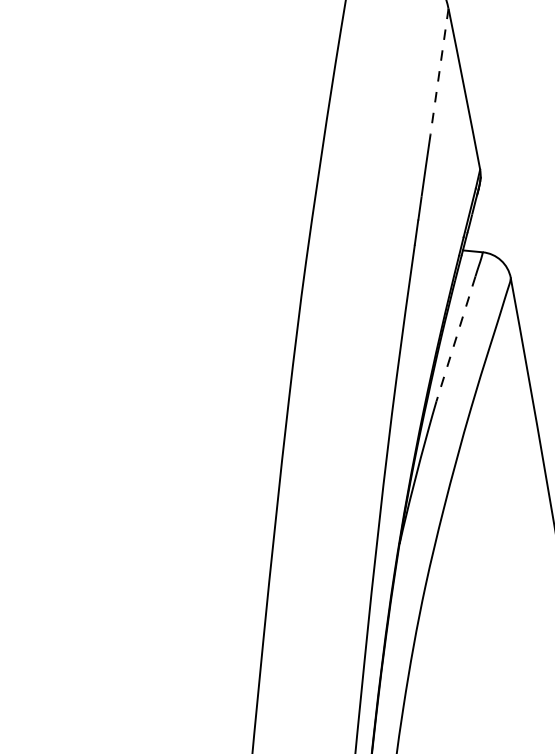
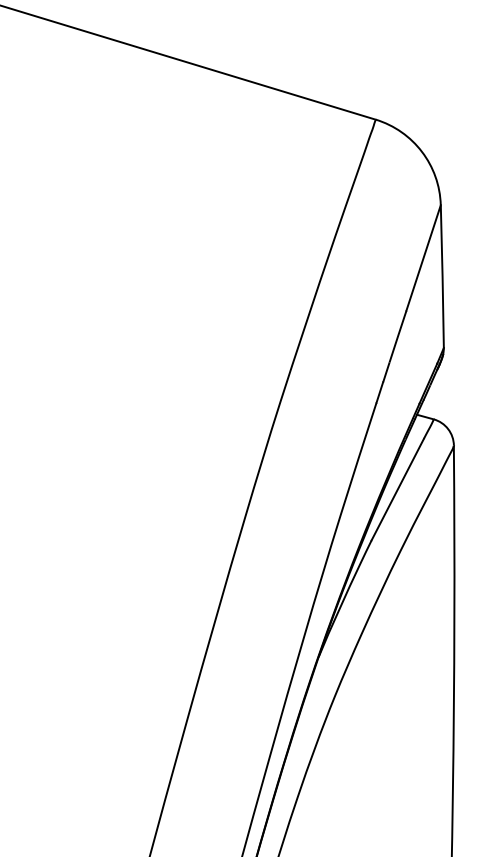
line: (439, 72) -> (423, 258), dashed -> solid
line: (455, 338) -> (397, 489), dashed -> solid

